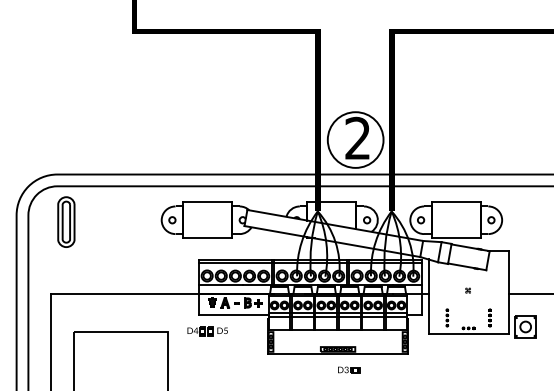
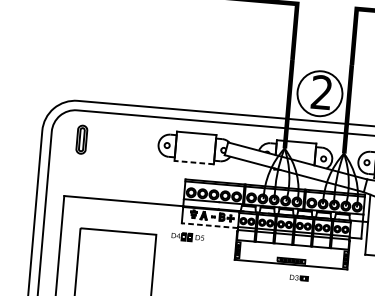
part: (66, 221) -> (81, 139), size x0.7
line: (207, 238) -> (194, 162), solid -> dashed
line: (233, 314) -> (209, 225), solid -> dashed

